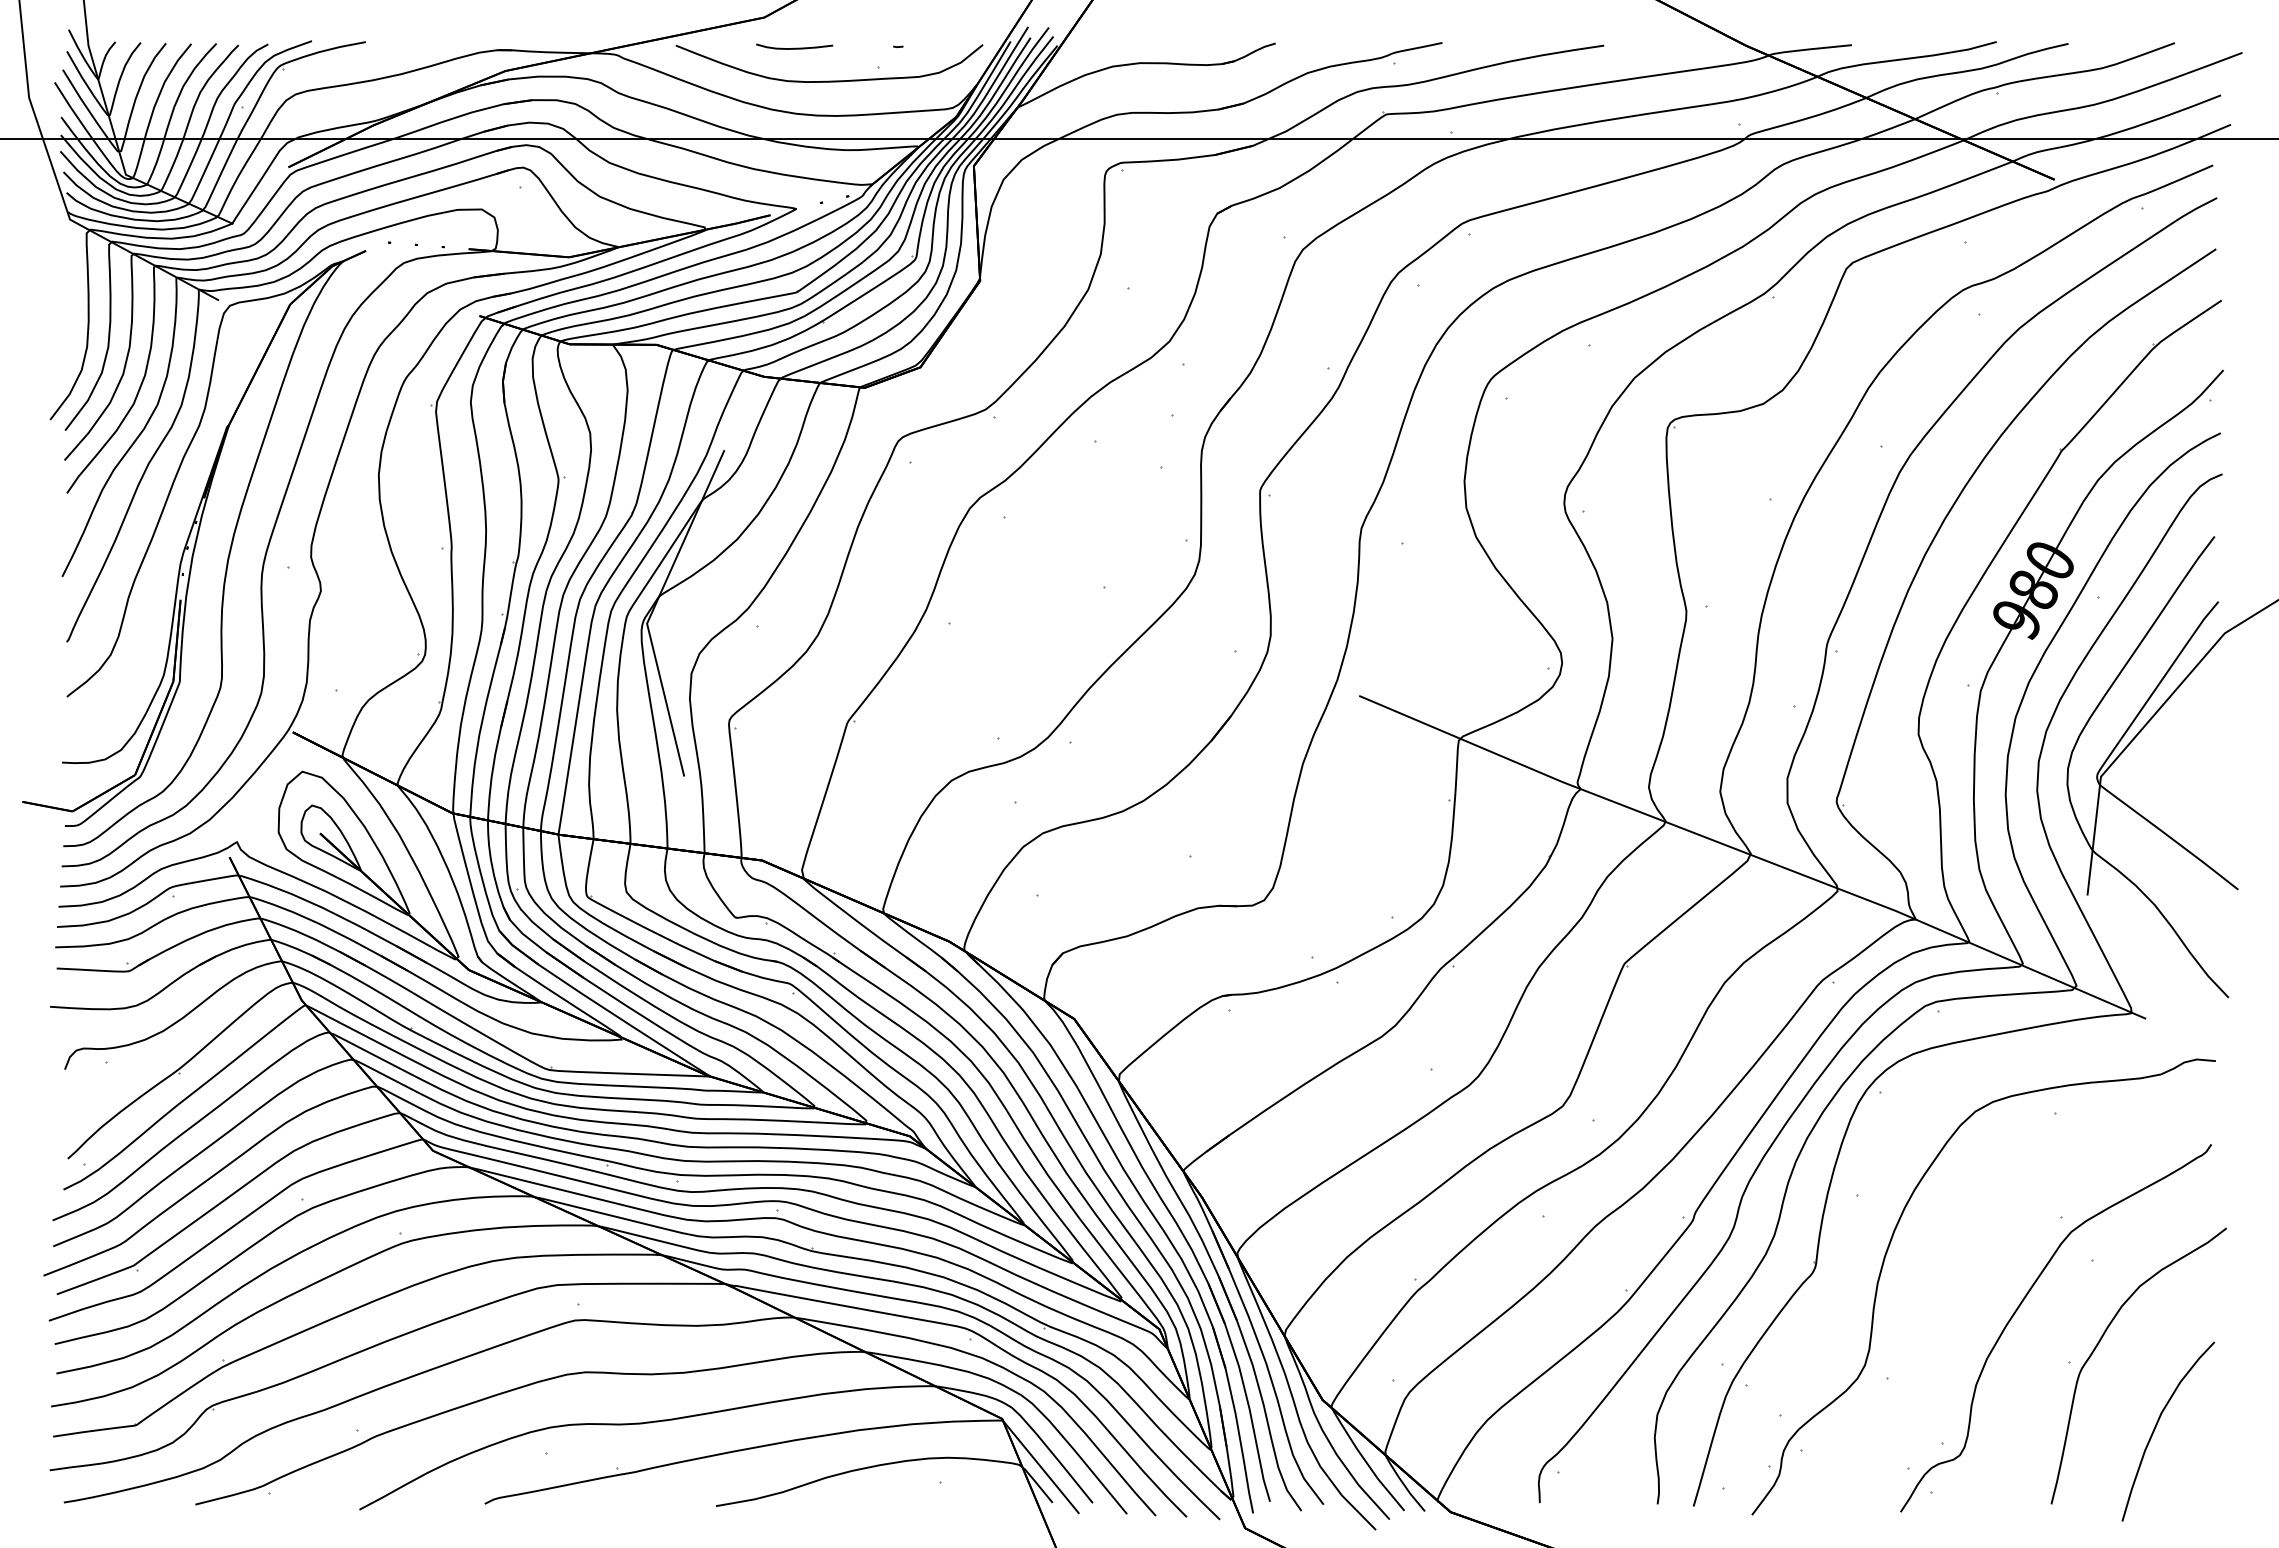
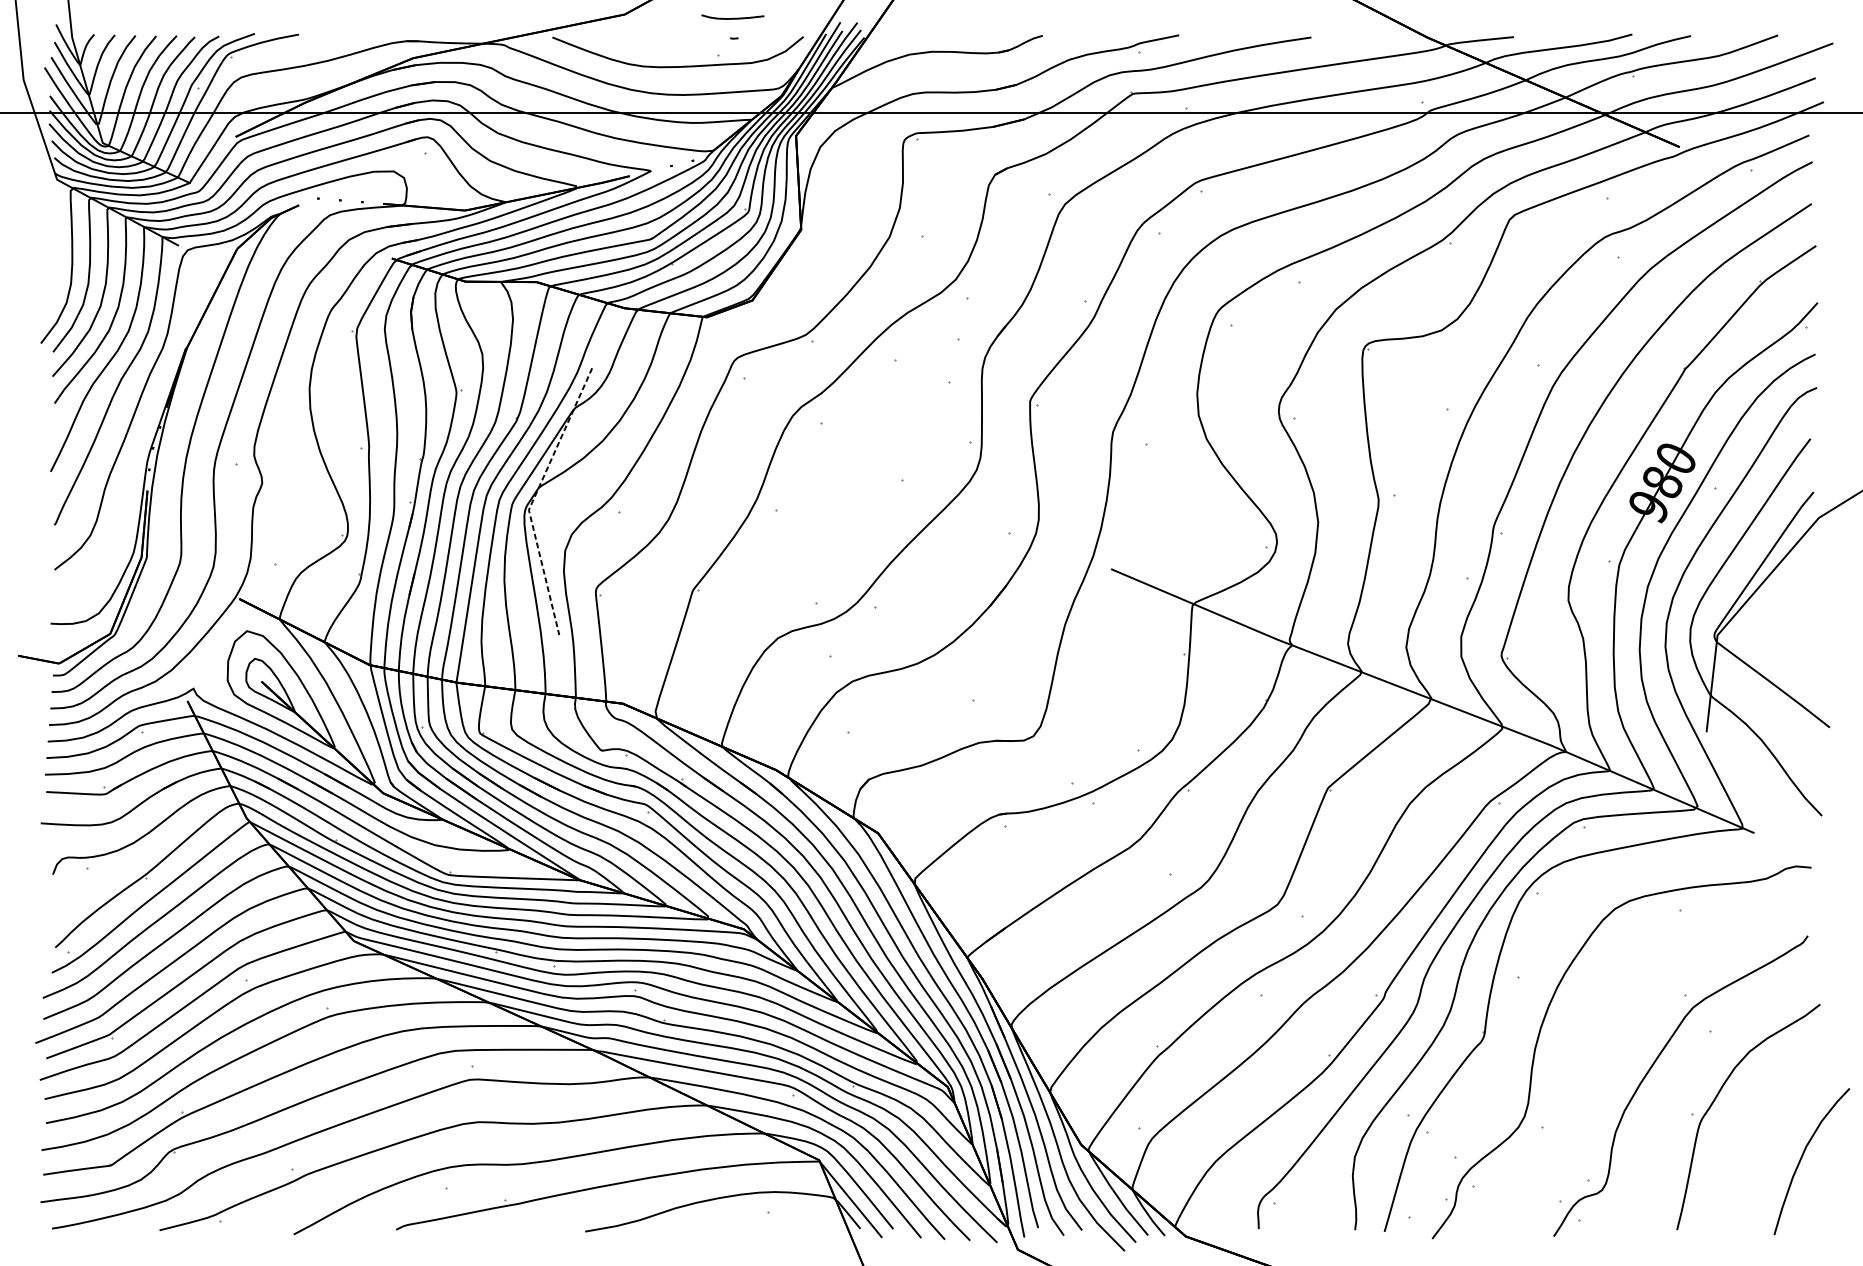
curve: (794, 47) -> (732, 17), moved
line: (653, 609) -> (534, 498), solid -> dashed
curve: (2157, 1425) -> (1803, 1156), moved

